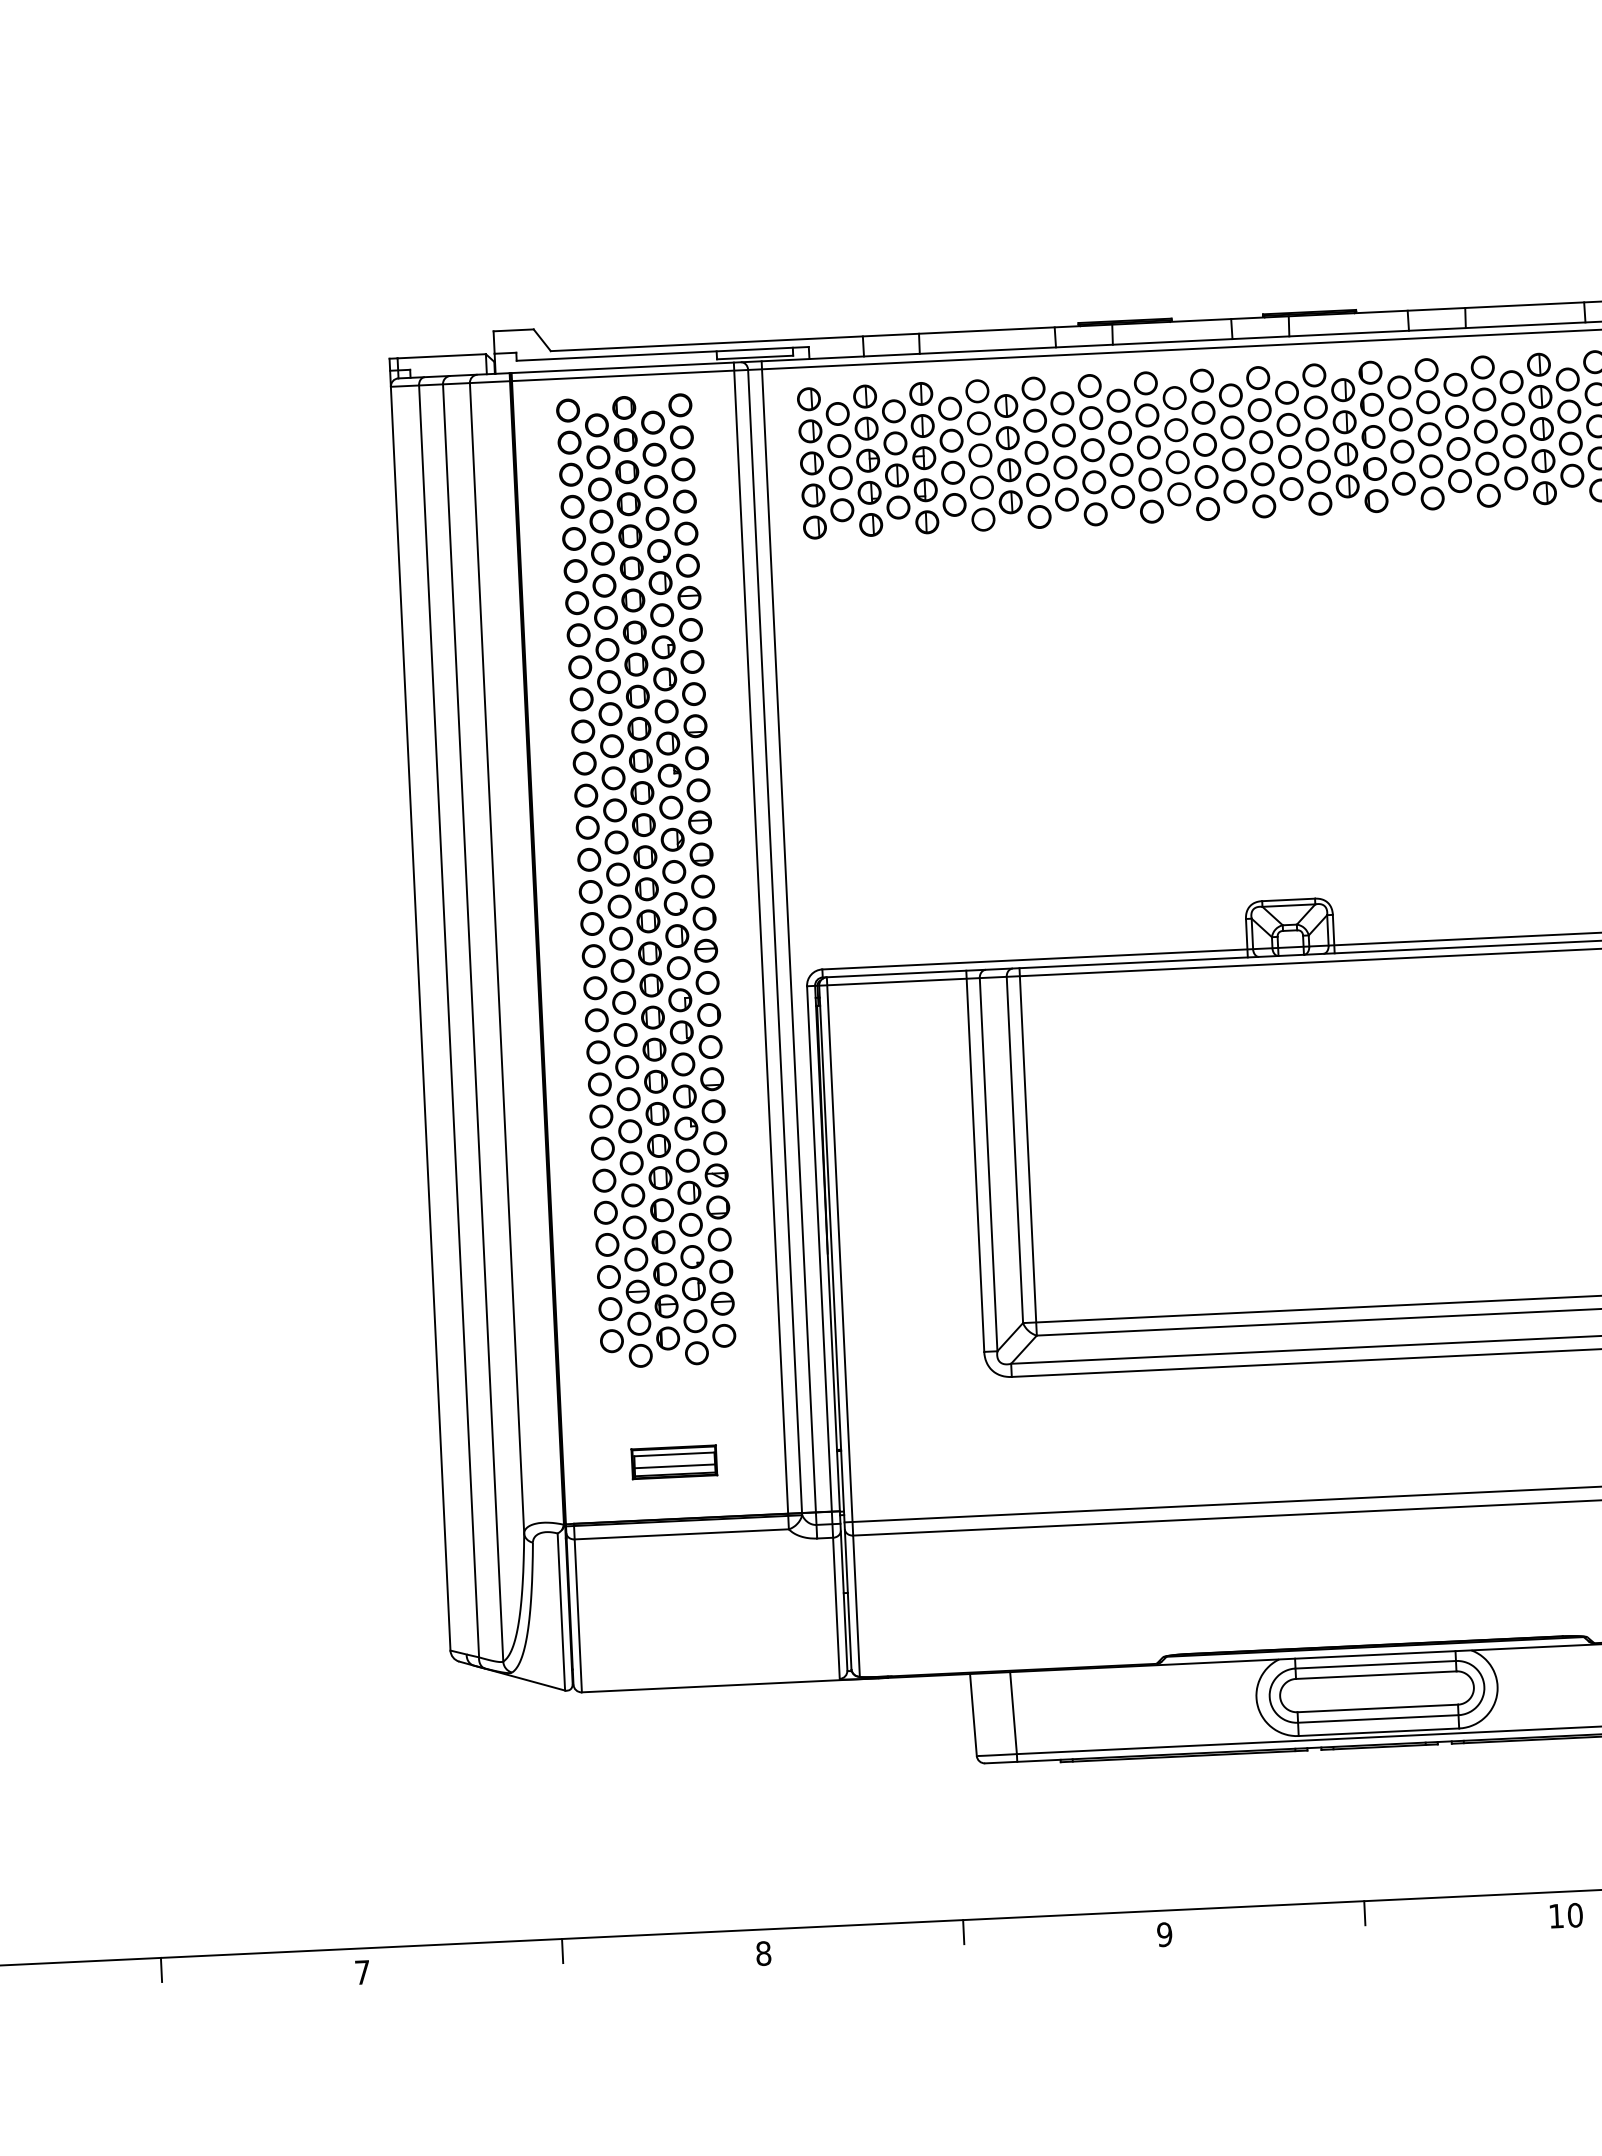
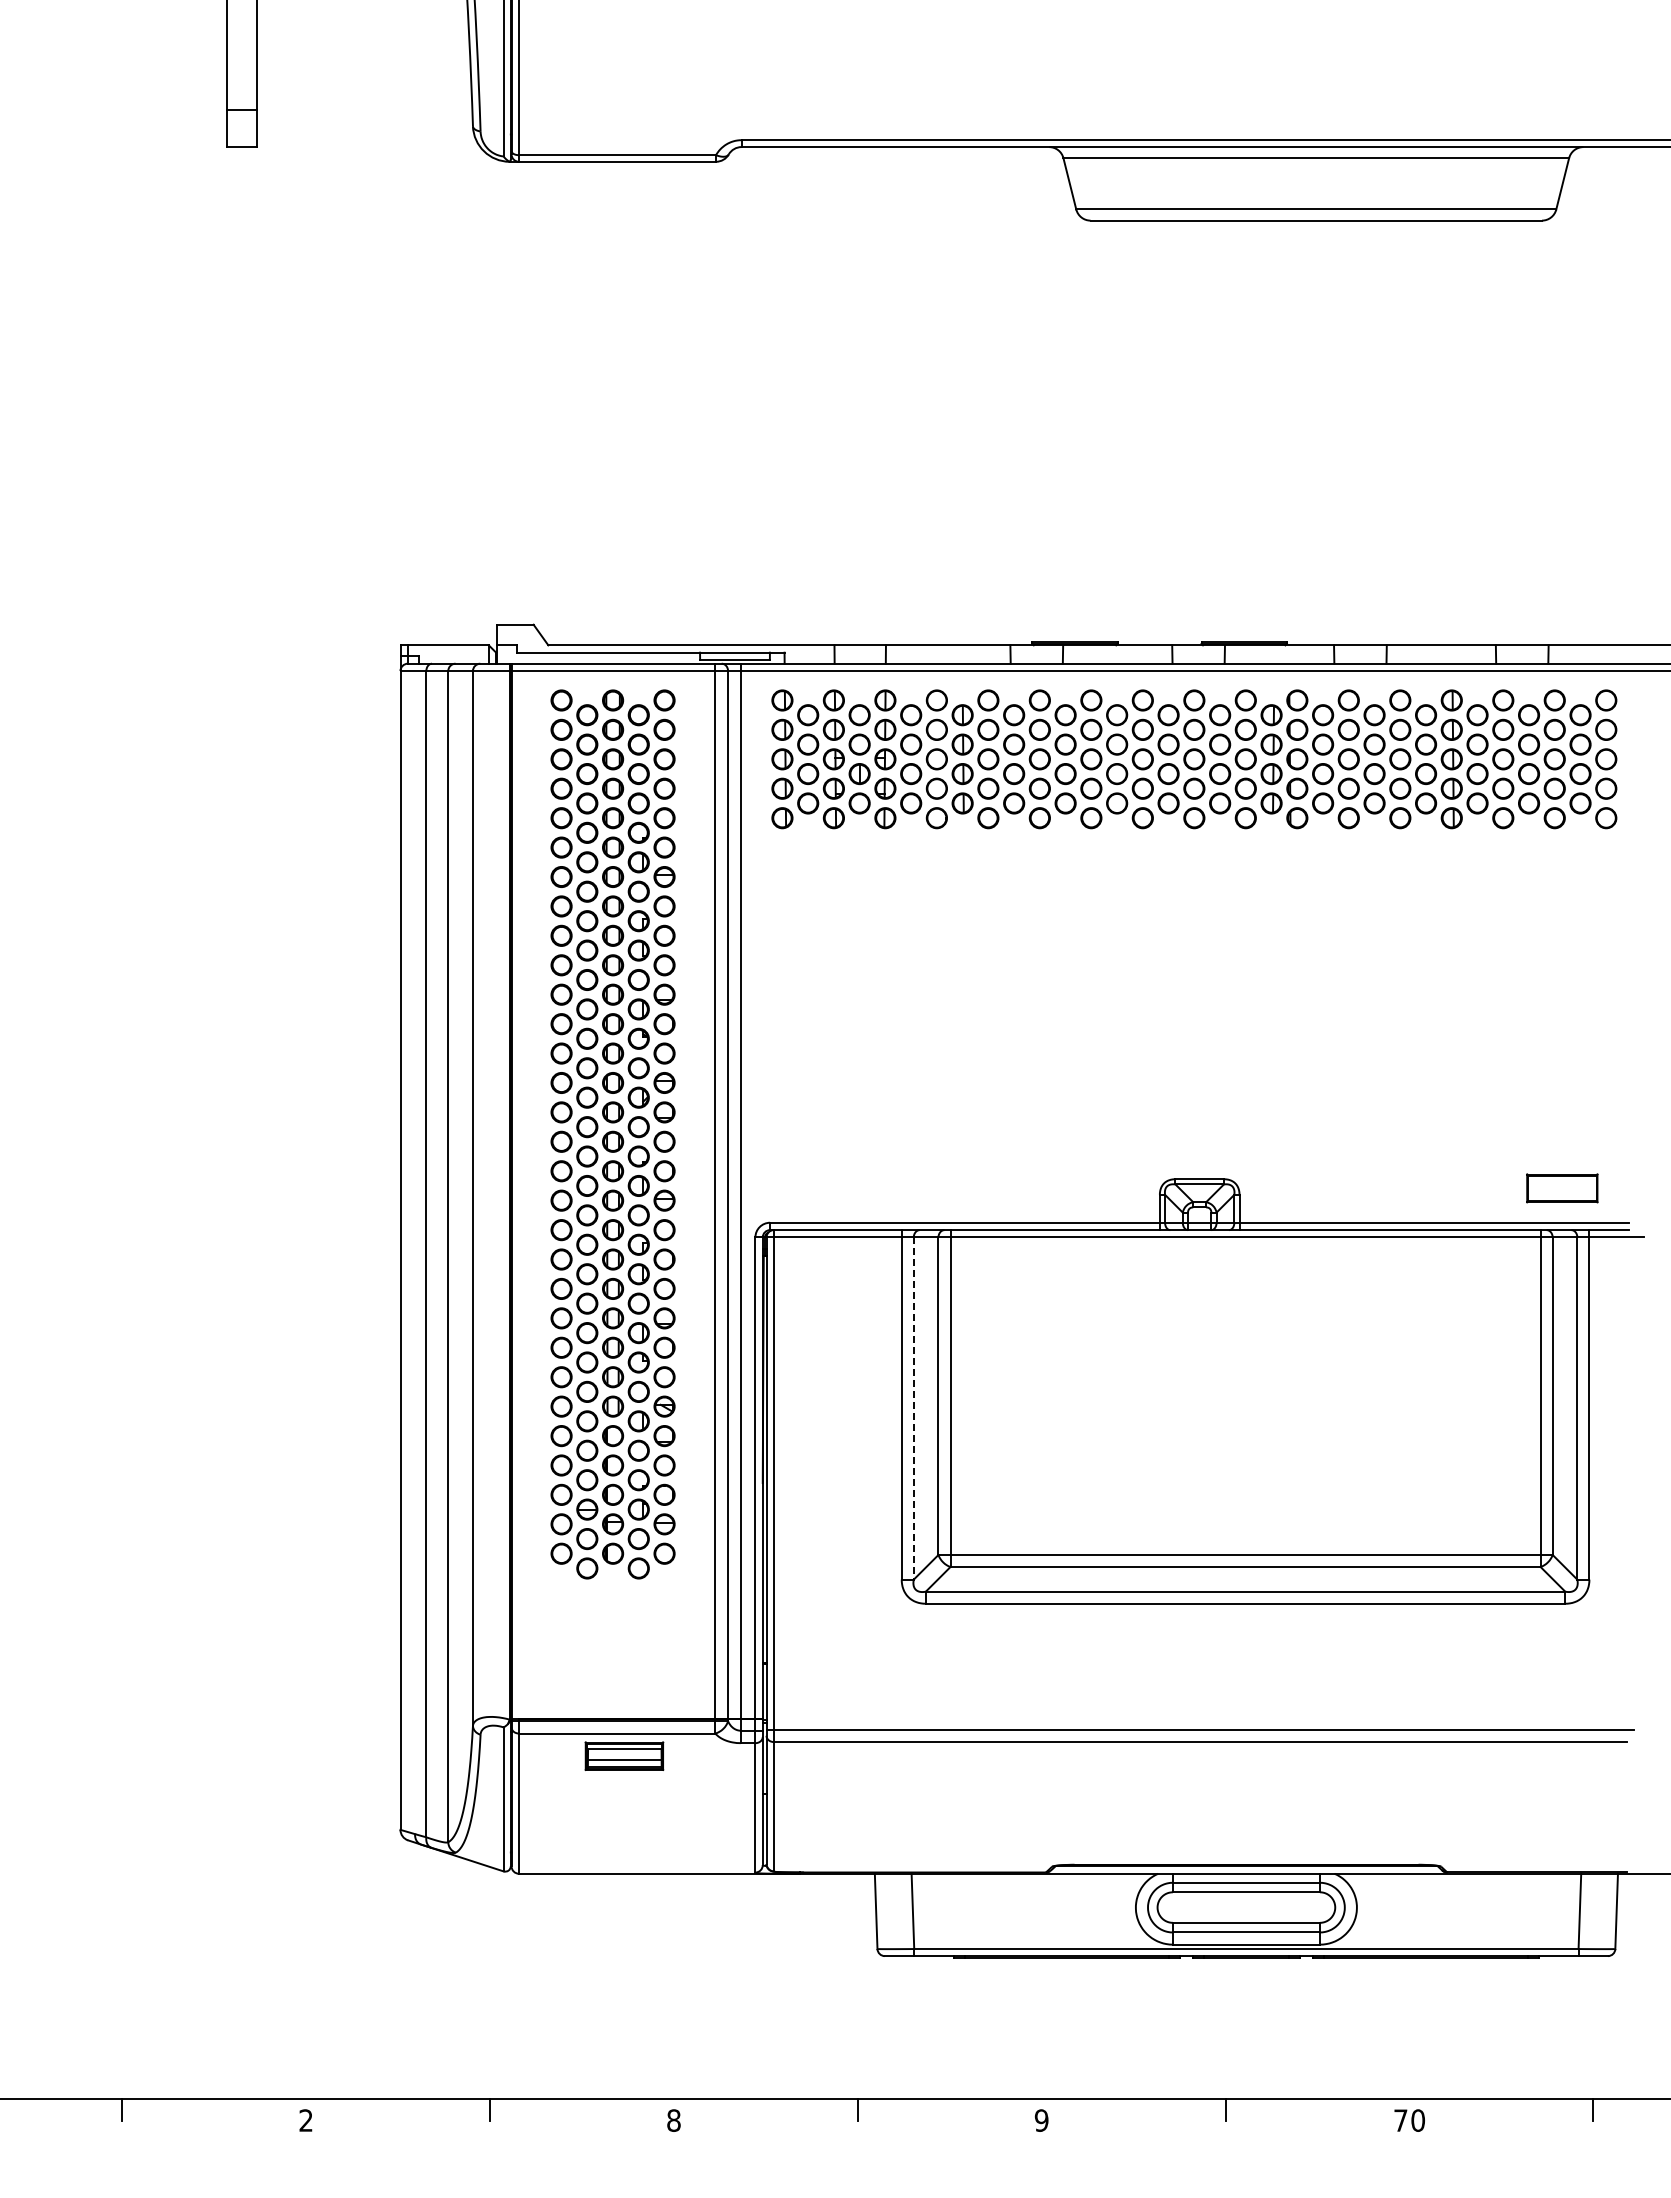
line: (988, 1165) -> (913, 1409), solid -> dashed
part: (674, 1461) -> (624, 1755), moved
text: (1556, 1916) -> (1400, 2120), 10 -> 70
text: (361, 1972) -> (305, 2120), 7 -> 2

